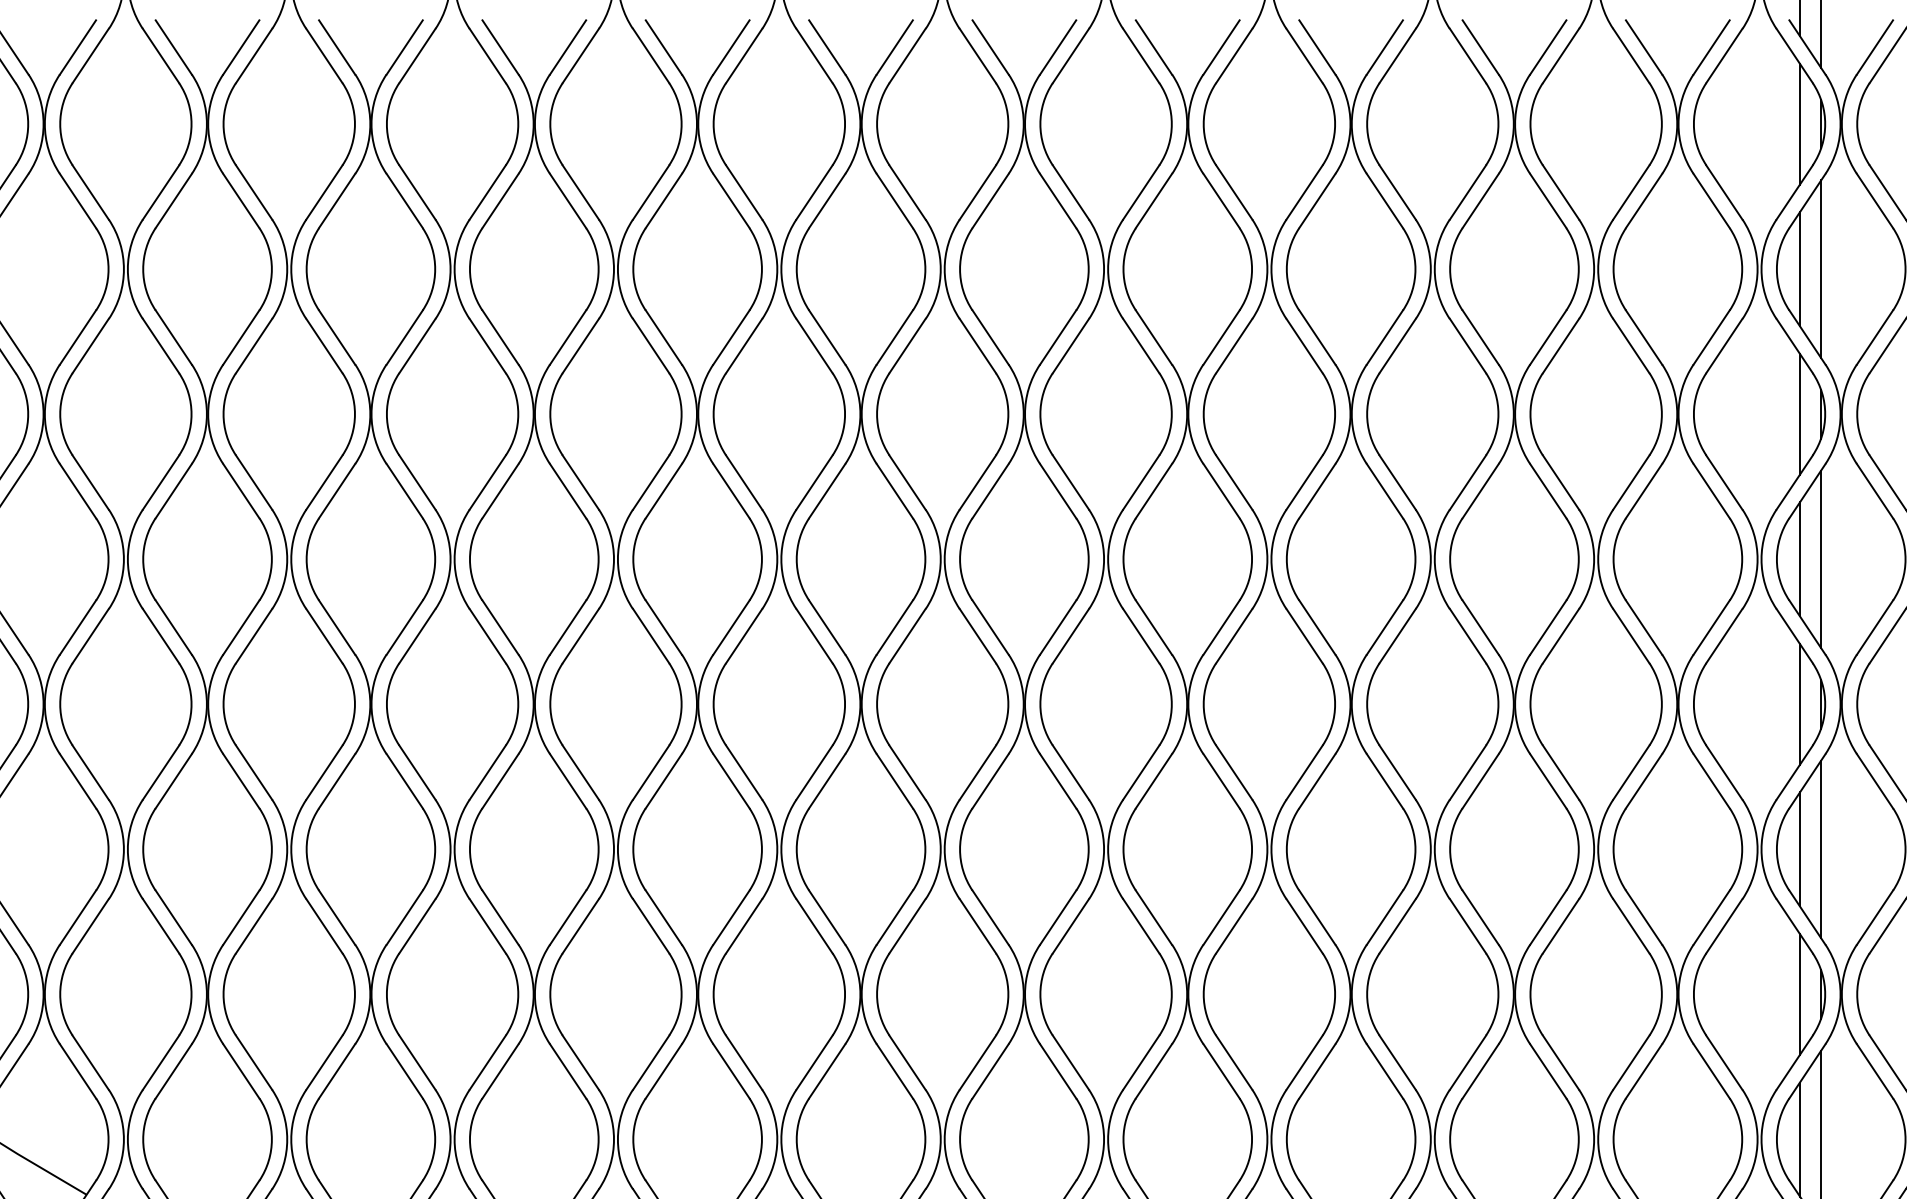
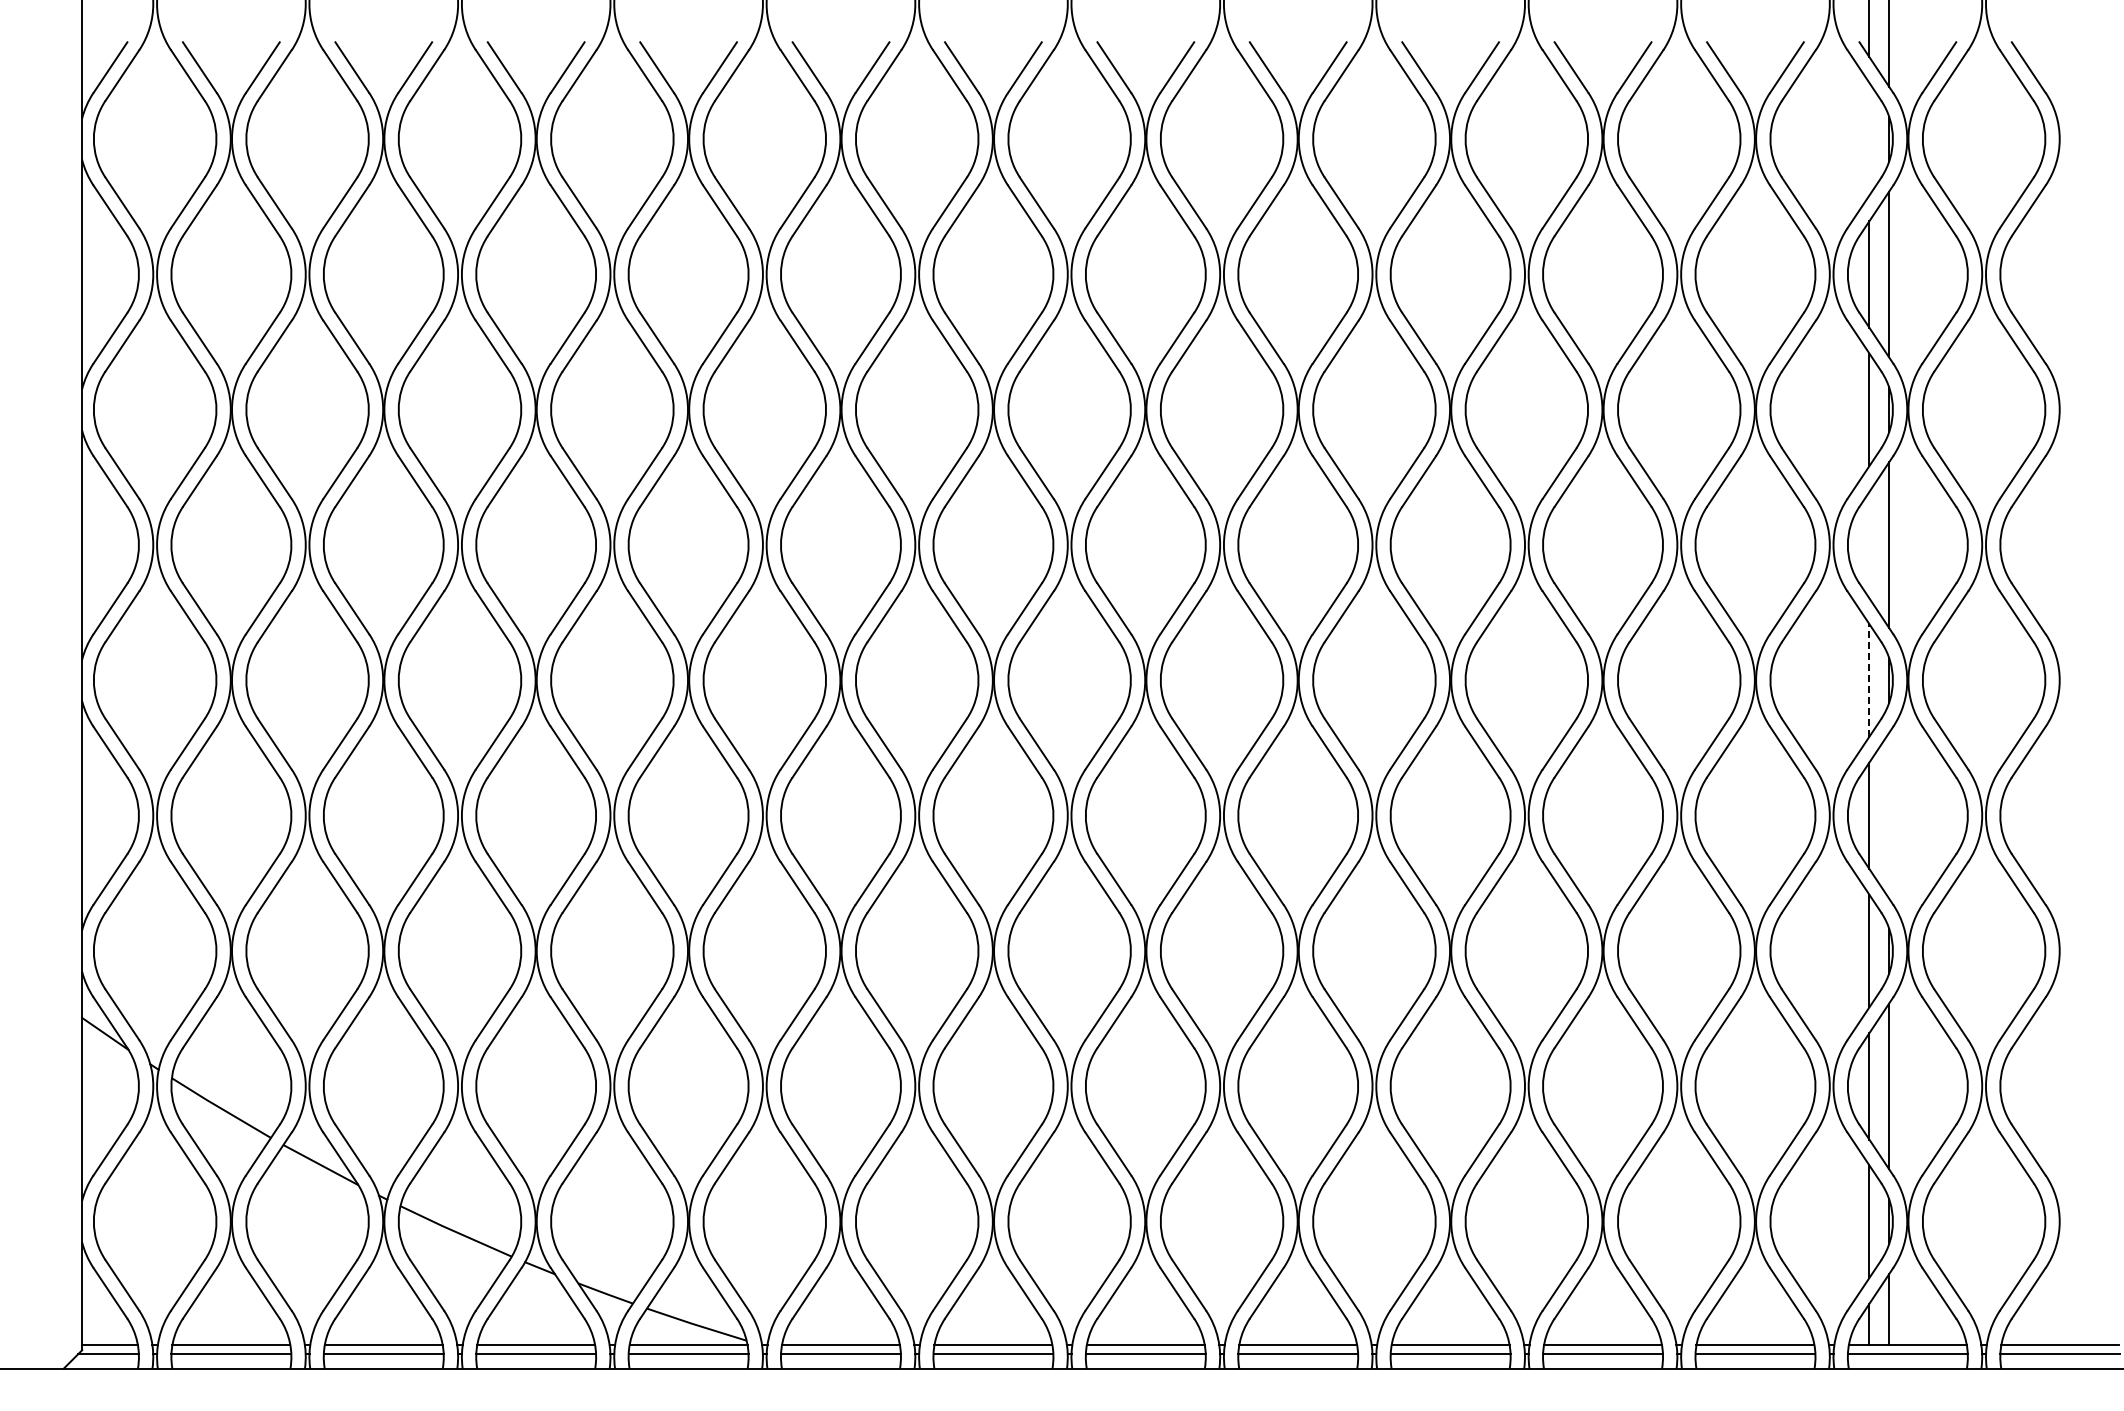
line: (1800, 123) -> (1869, 138), removed
line: (1800, 558) -> (1869, 544), removed
line: (1800, 703) -> (1869, 679), solid -> dashed
line: (1821, 849) -> (1889, 815), removed

